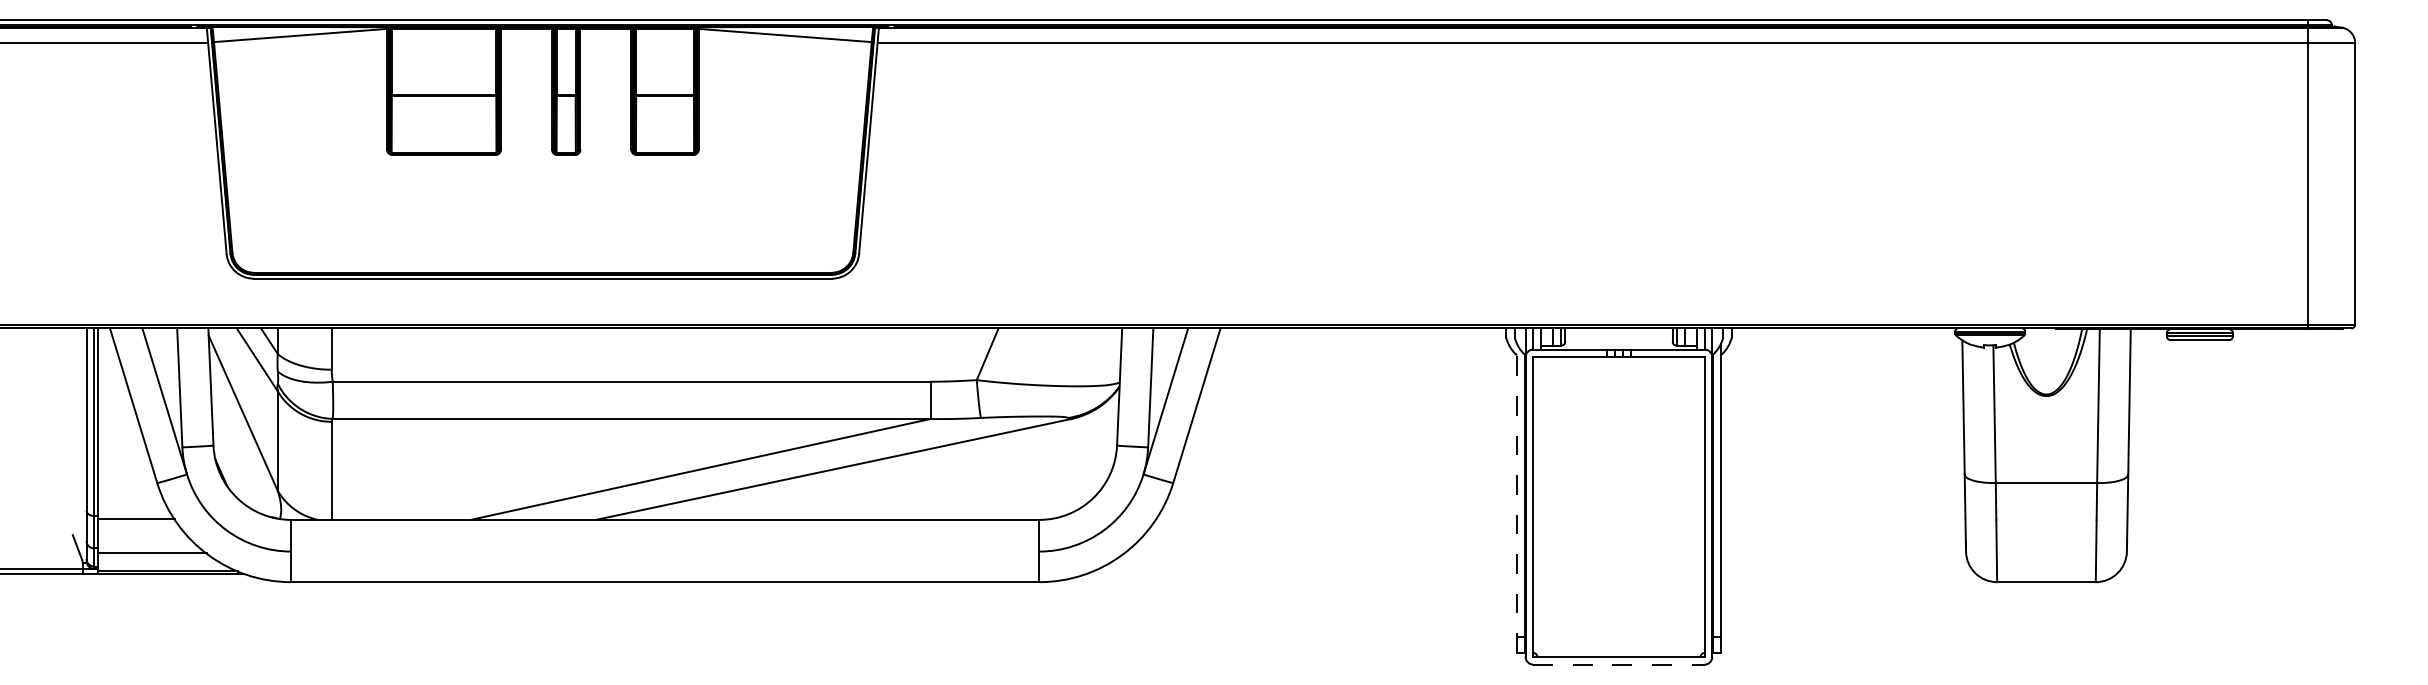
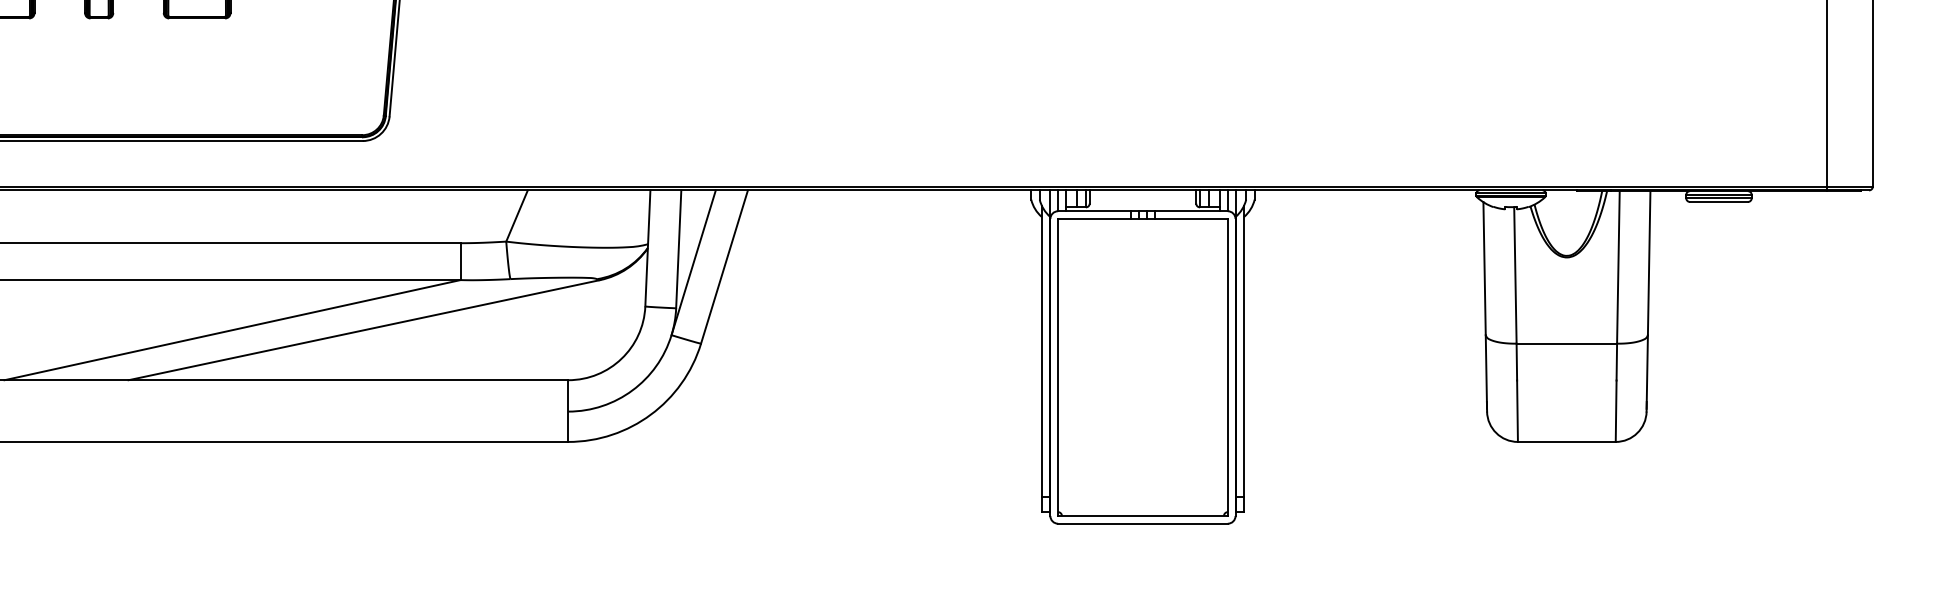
line: (1517, 497) -> (1042, 357), dashed -> solid
line: (1618, 664) -> (1142, 523), dashed -> solid

